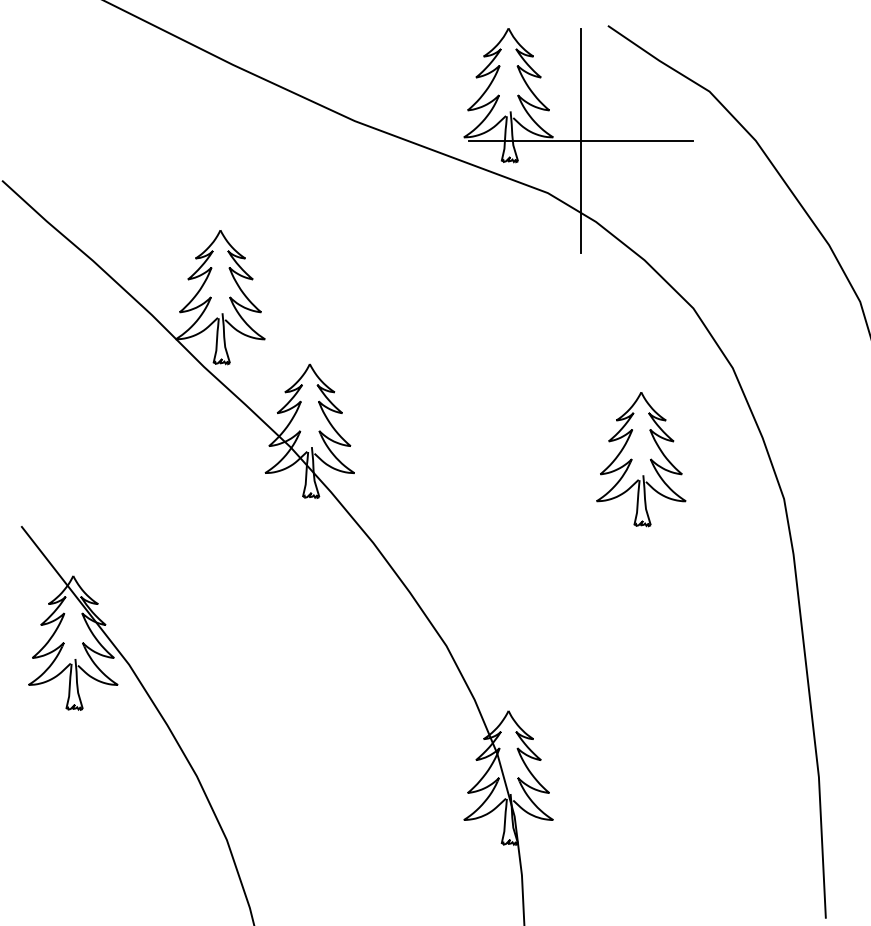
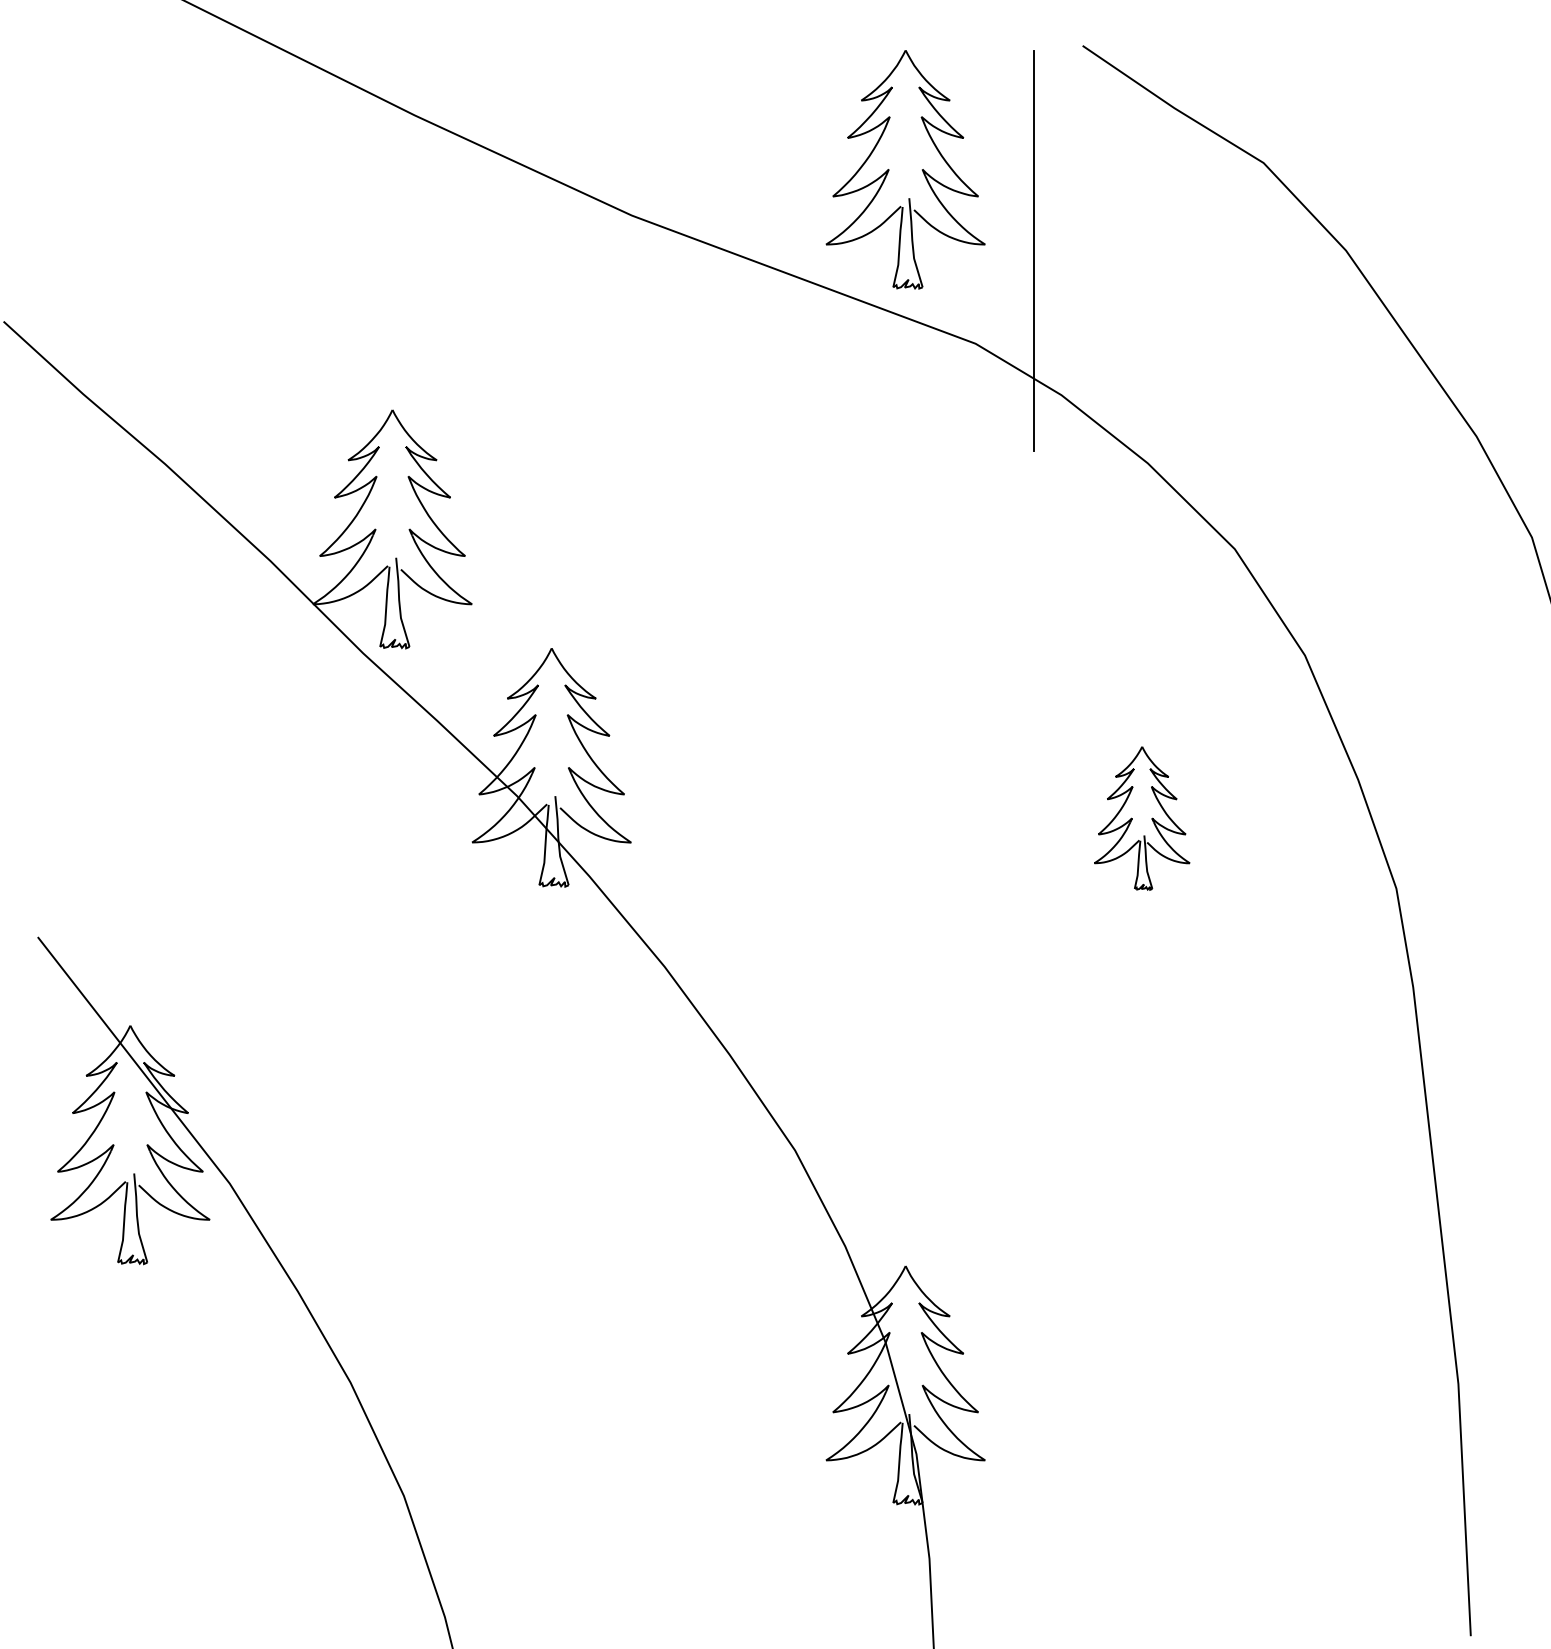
line: (580, 141) -> (1033, 251), removed
part: (641, 459) -> (1142, 818), size x0.6

